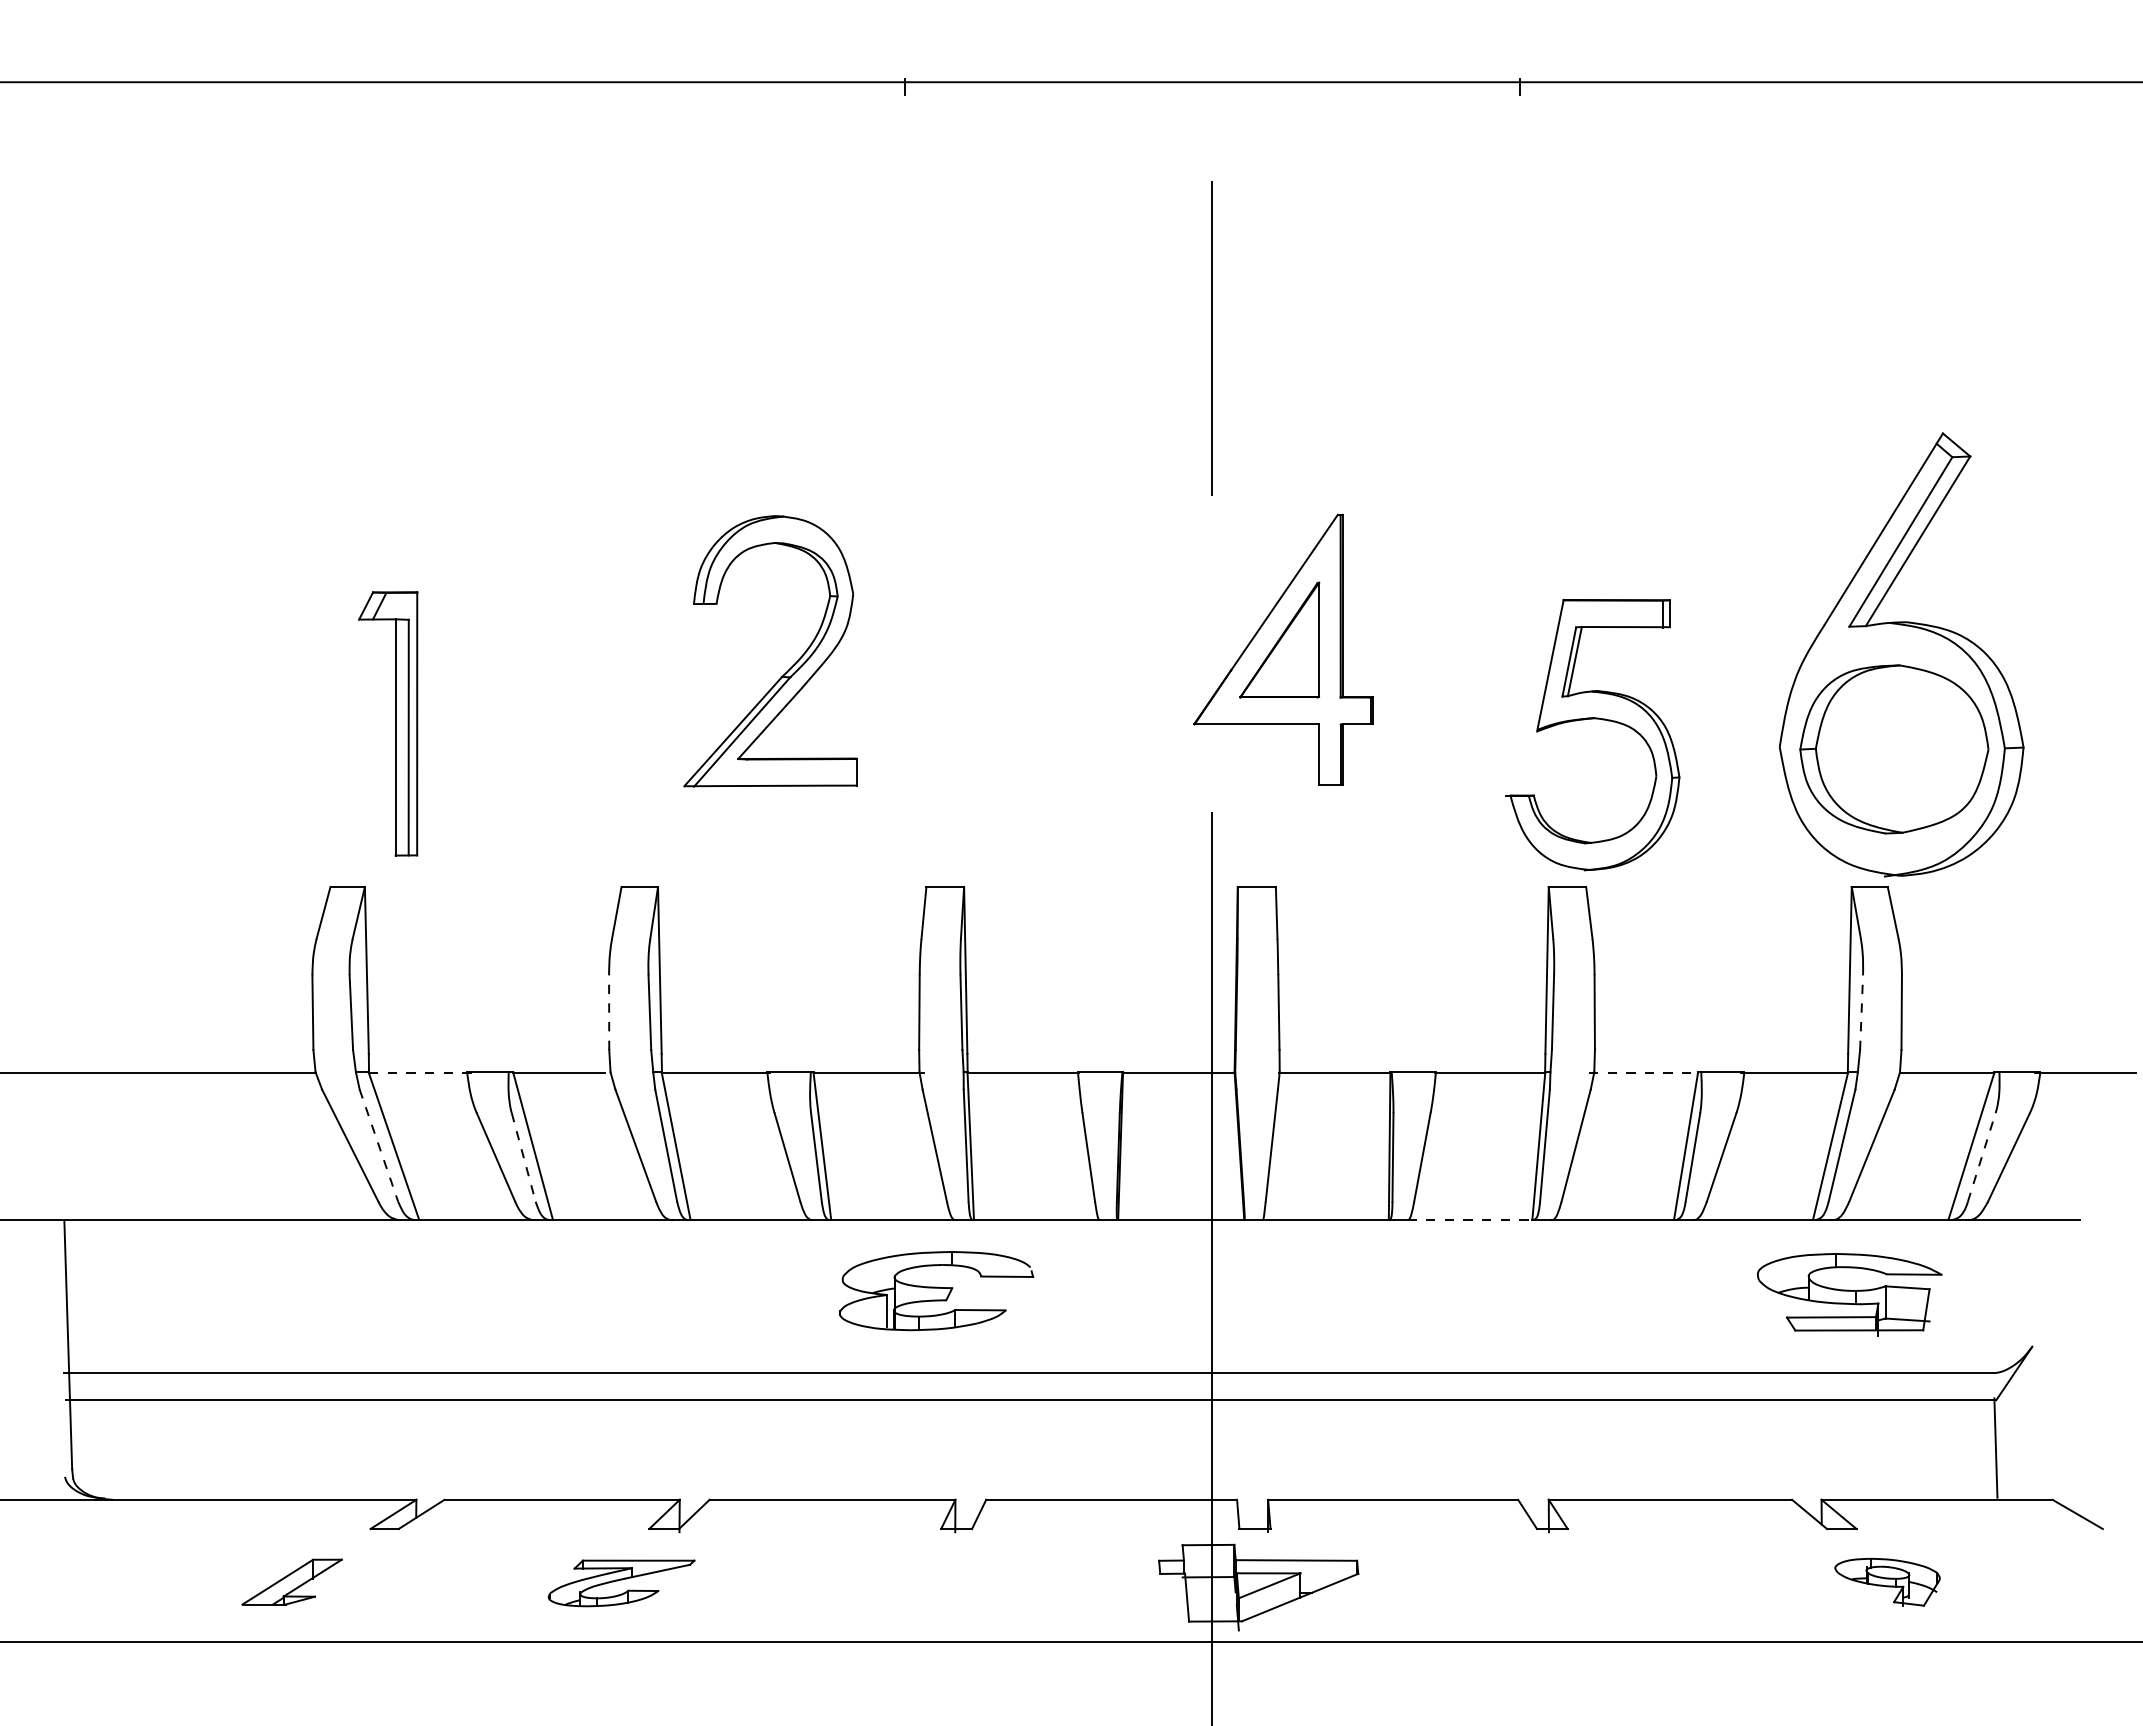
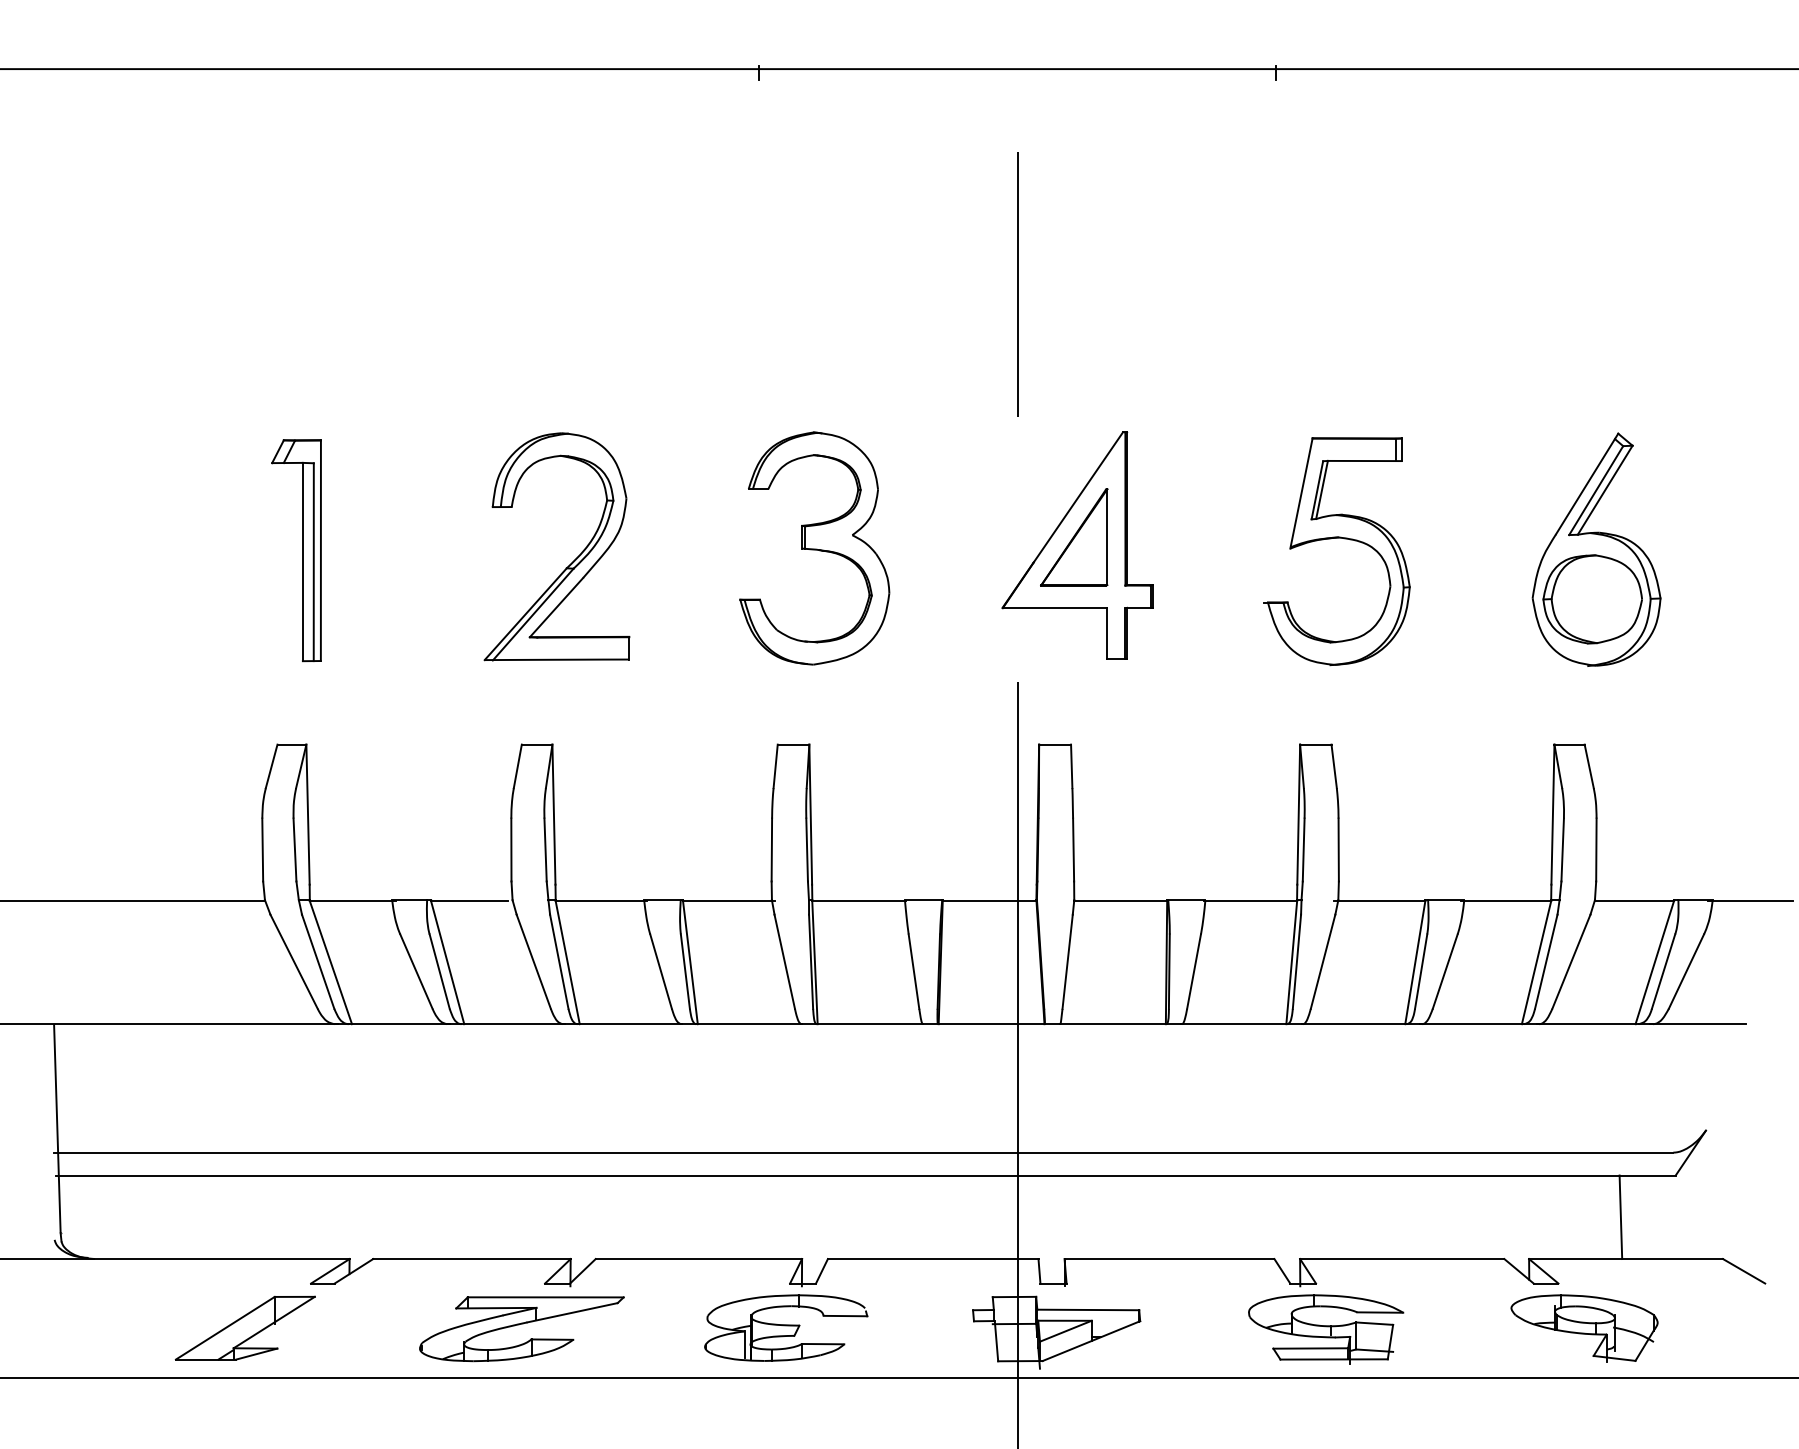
part: (970, 653) -> (814, 548), added
part: (1902, 654) -> (1597, 549), size x0.62
part: (788, 669) -> (572, 562), moved
part: (1592, 719) -> (1336, 538), moved
part: (395, 723) -> (302, 550), moved
line: (609, 1012) -> (511, 849), dashed -> solid
line: (1861, 1012) -> (1562, 849), dashed -> solid
line: (420, 1073) -> (353, 901), dashed -> solid
line: (1643, 1073) -> (1379, 901), dashed -> solid
line: (379, 1146) -> (318, 962), dashed -> solid
line: (1981, 1156) -> (1663, 970), dashed -> solid
line: (523, 1157) -> (439, 971), dashed -> solid
line: (1470, 1220) -> (1234, 1024), dashed -> solid
part: (936, 1291) -> (786, 1328), moved
part: (1849, 1294) -> (1325, 1329), moved
line: (1995, 1447) -> (1620, 1216), moved
part: (291, 1581) -> (244, 1327), size x1.67
part: (1887, 1582) -> (1584, 1328), size x1.67
part: (621, 1583) -> (521, 1329), size x1.67

